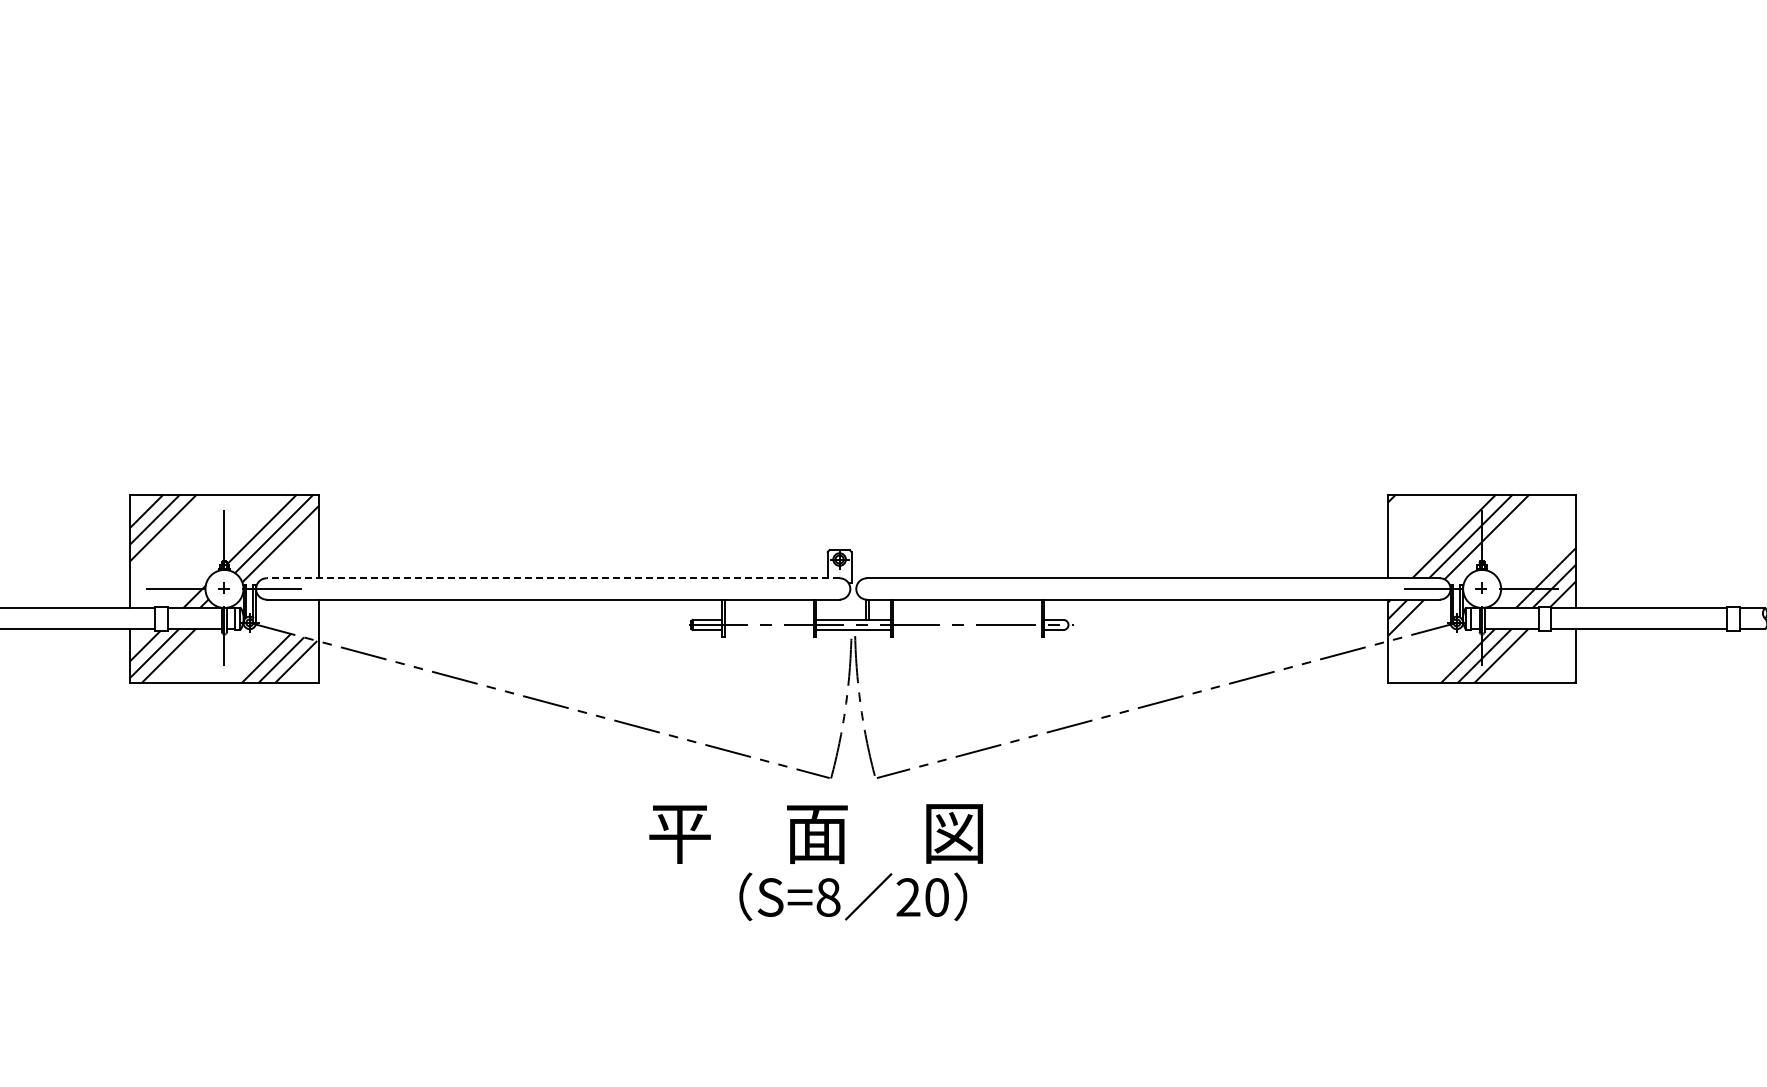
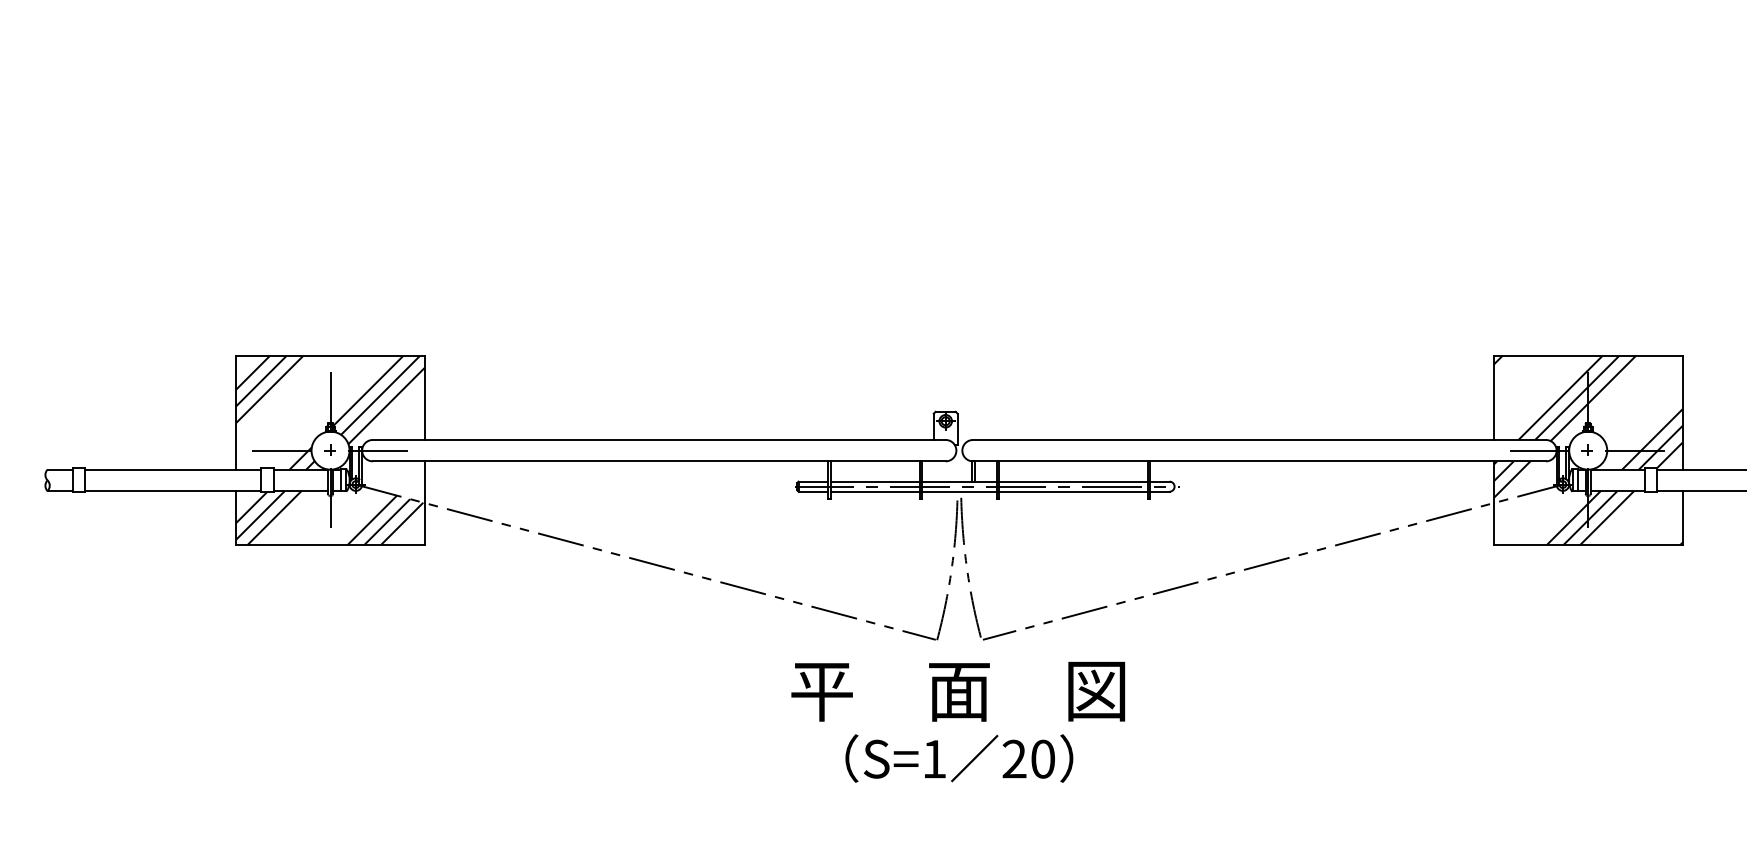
line: (552, 578) -> (658, 440), dashed -> solid
line: (769, 619) -> (875, 481), added
line: (967, 619) -> (1073, 481), added
line: (769, 629) -> (875, 491), added
line: (967, 629) -> (1073, 491), added
text: (815, 833) -> (957, 691), moved
text: (828, 897) -> (934, 759), S=8 -> S=1

